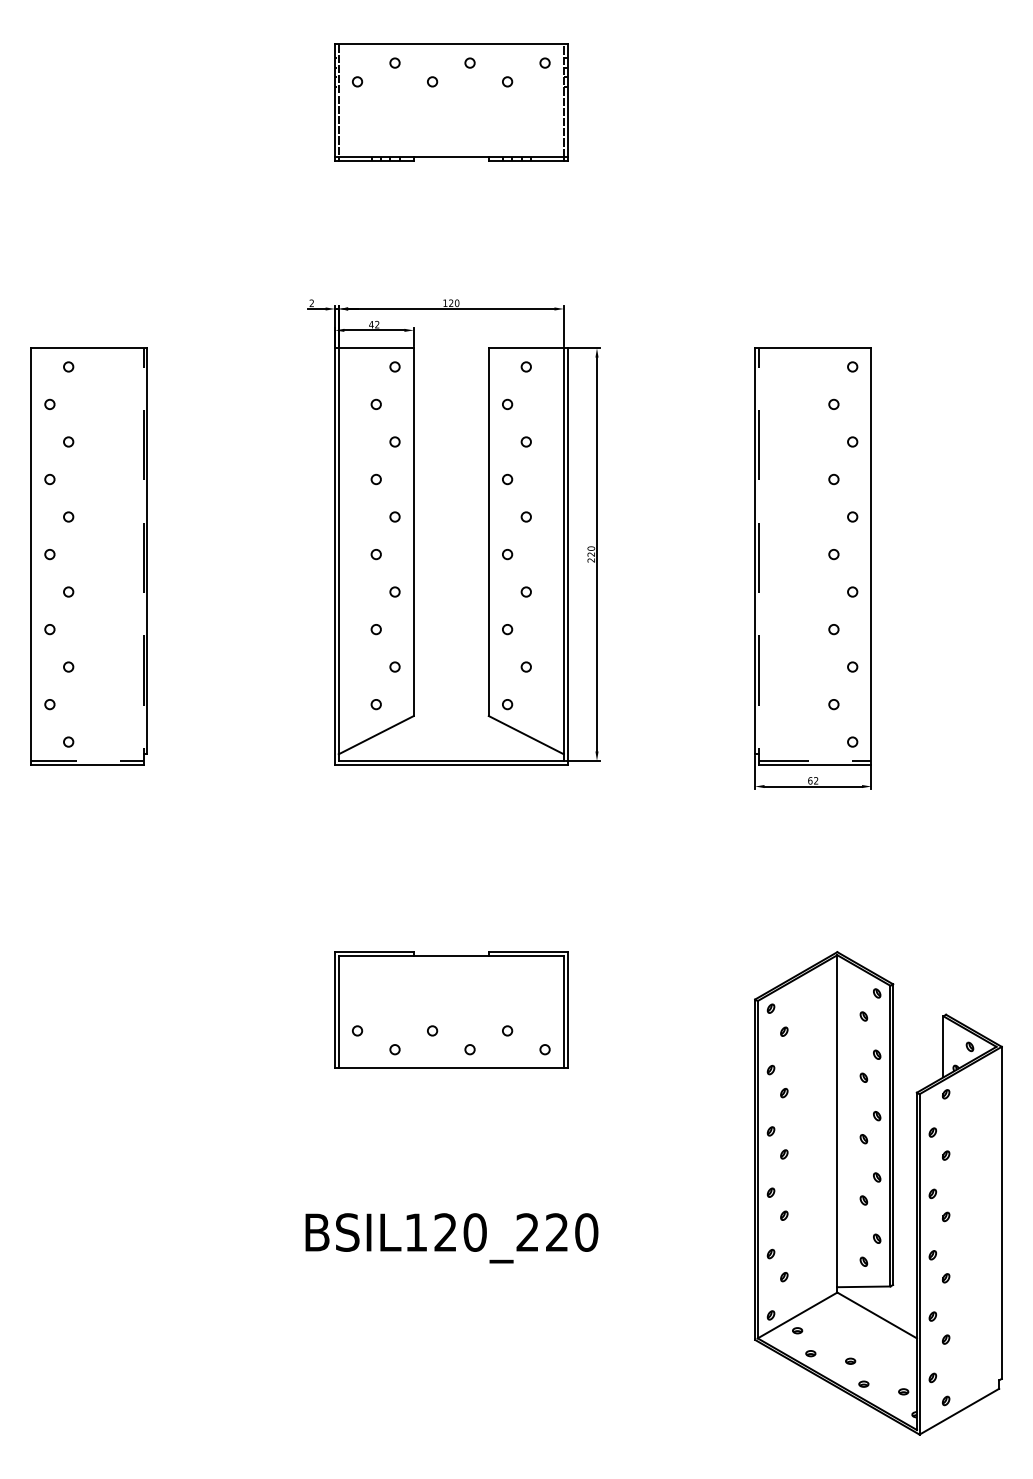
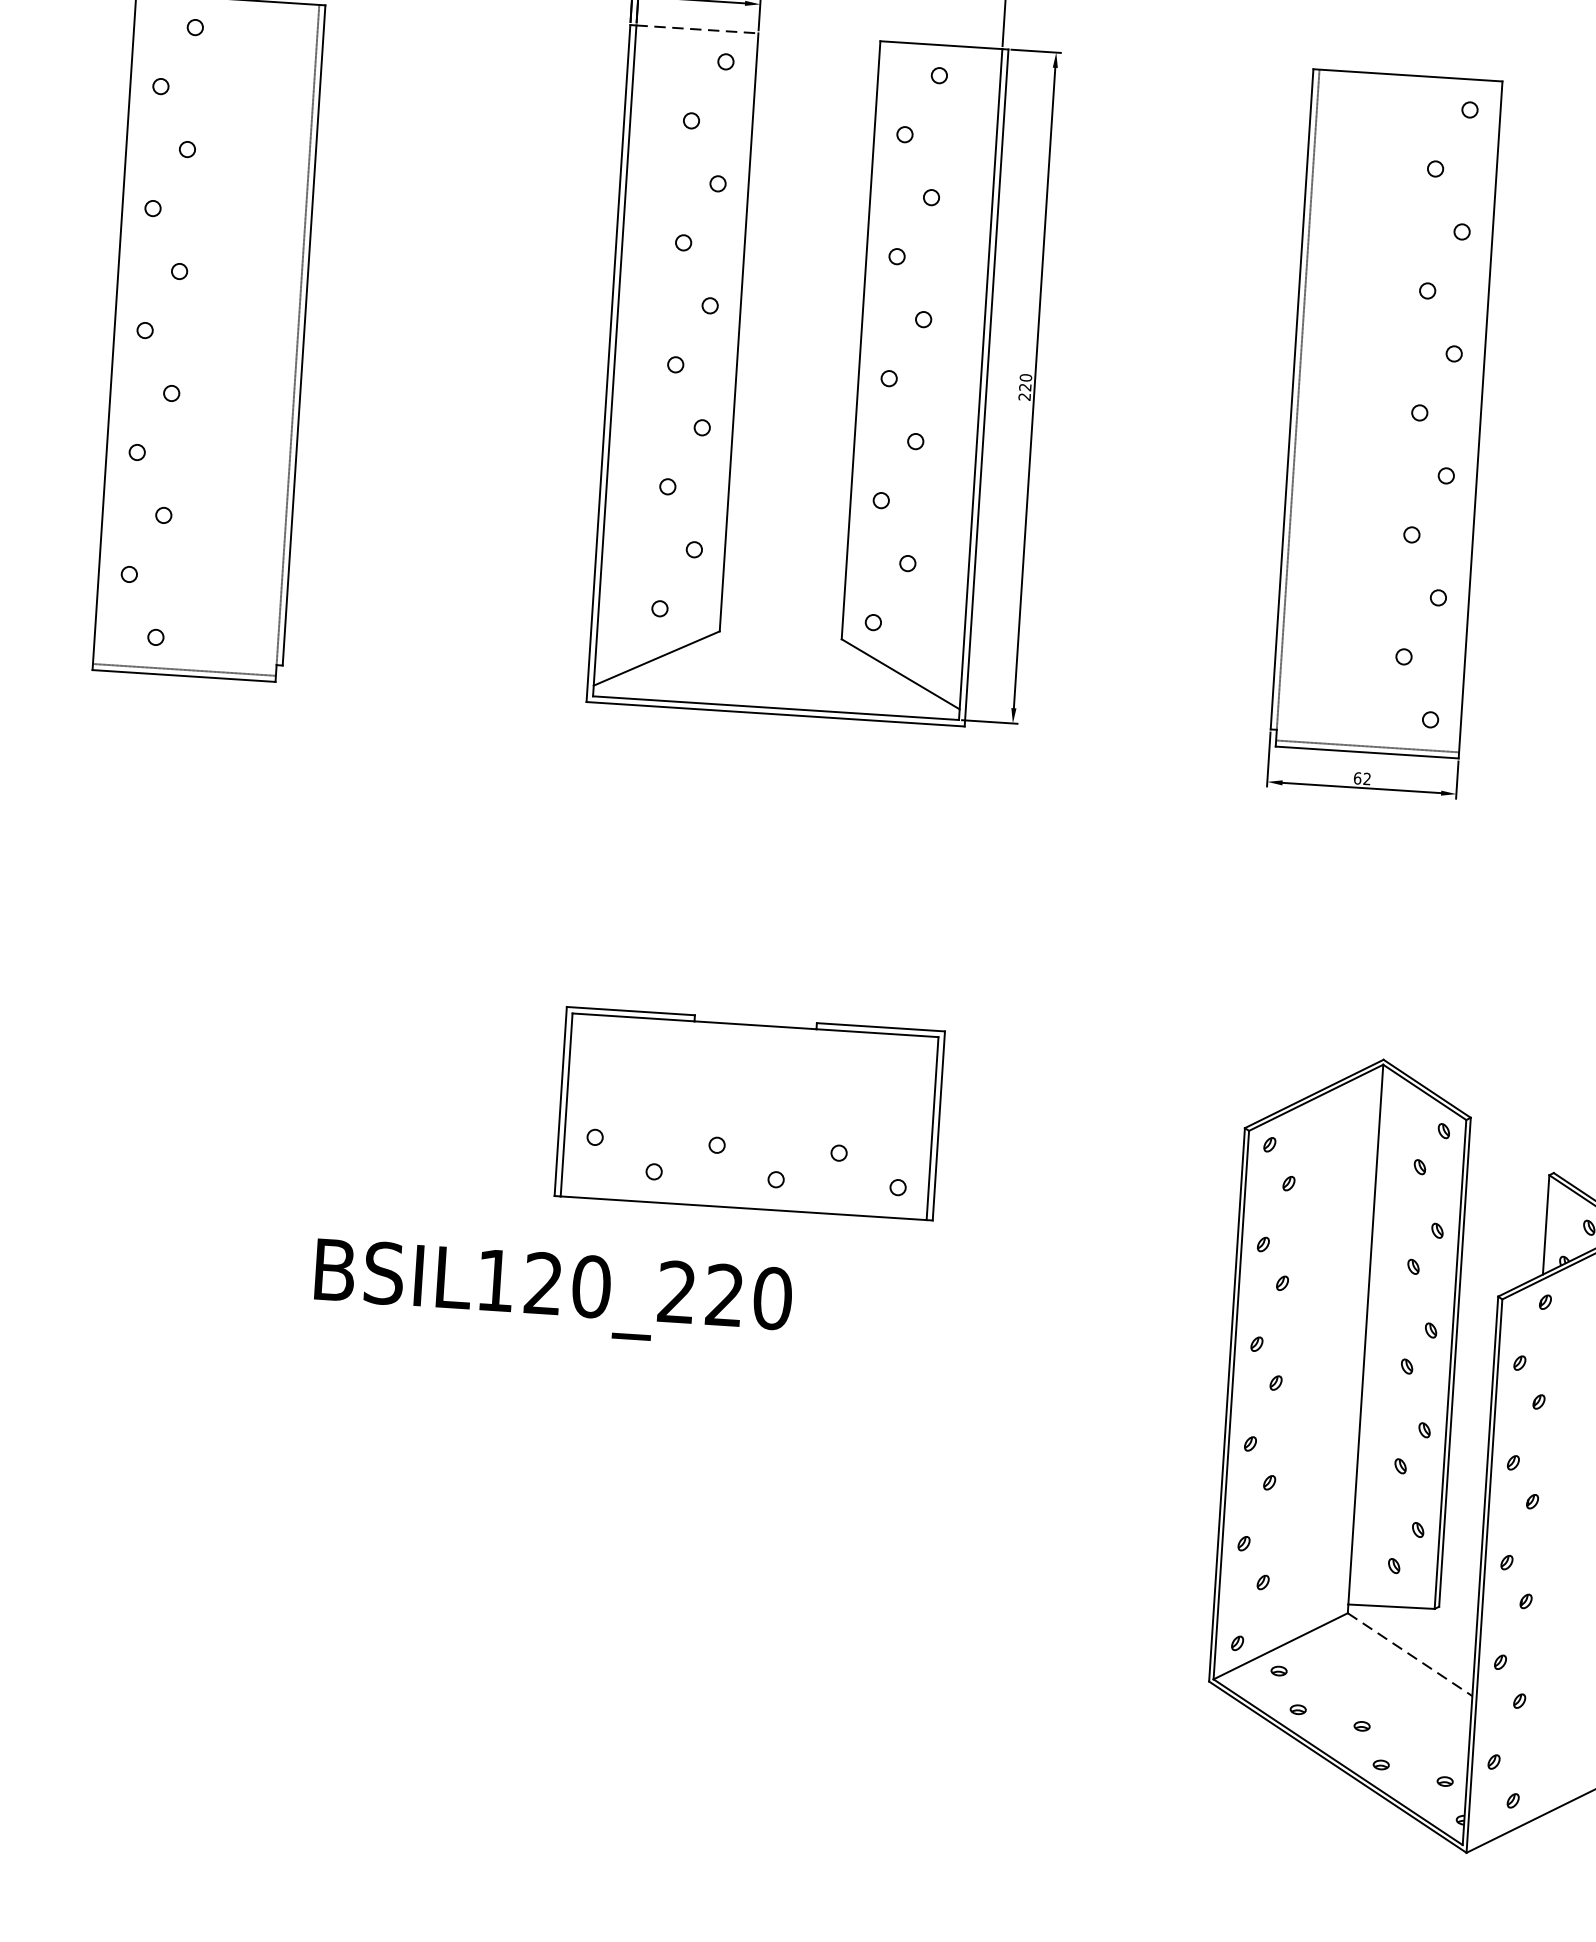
line: (376, 348) -> (697, 29), solid -> dashed
text: (451, 1238) -> (552, 1293), moved
line: (877, 1315) -> (1410, 1654), solid -> dashed

